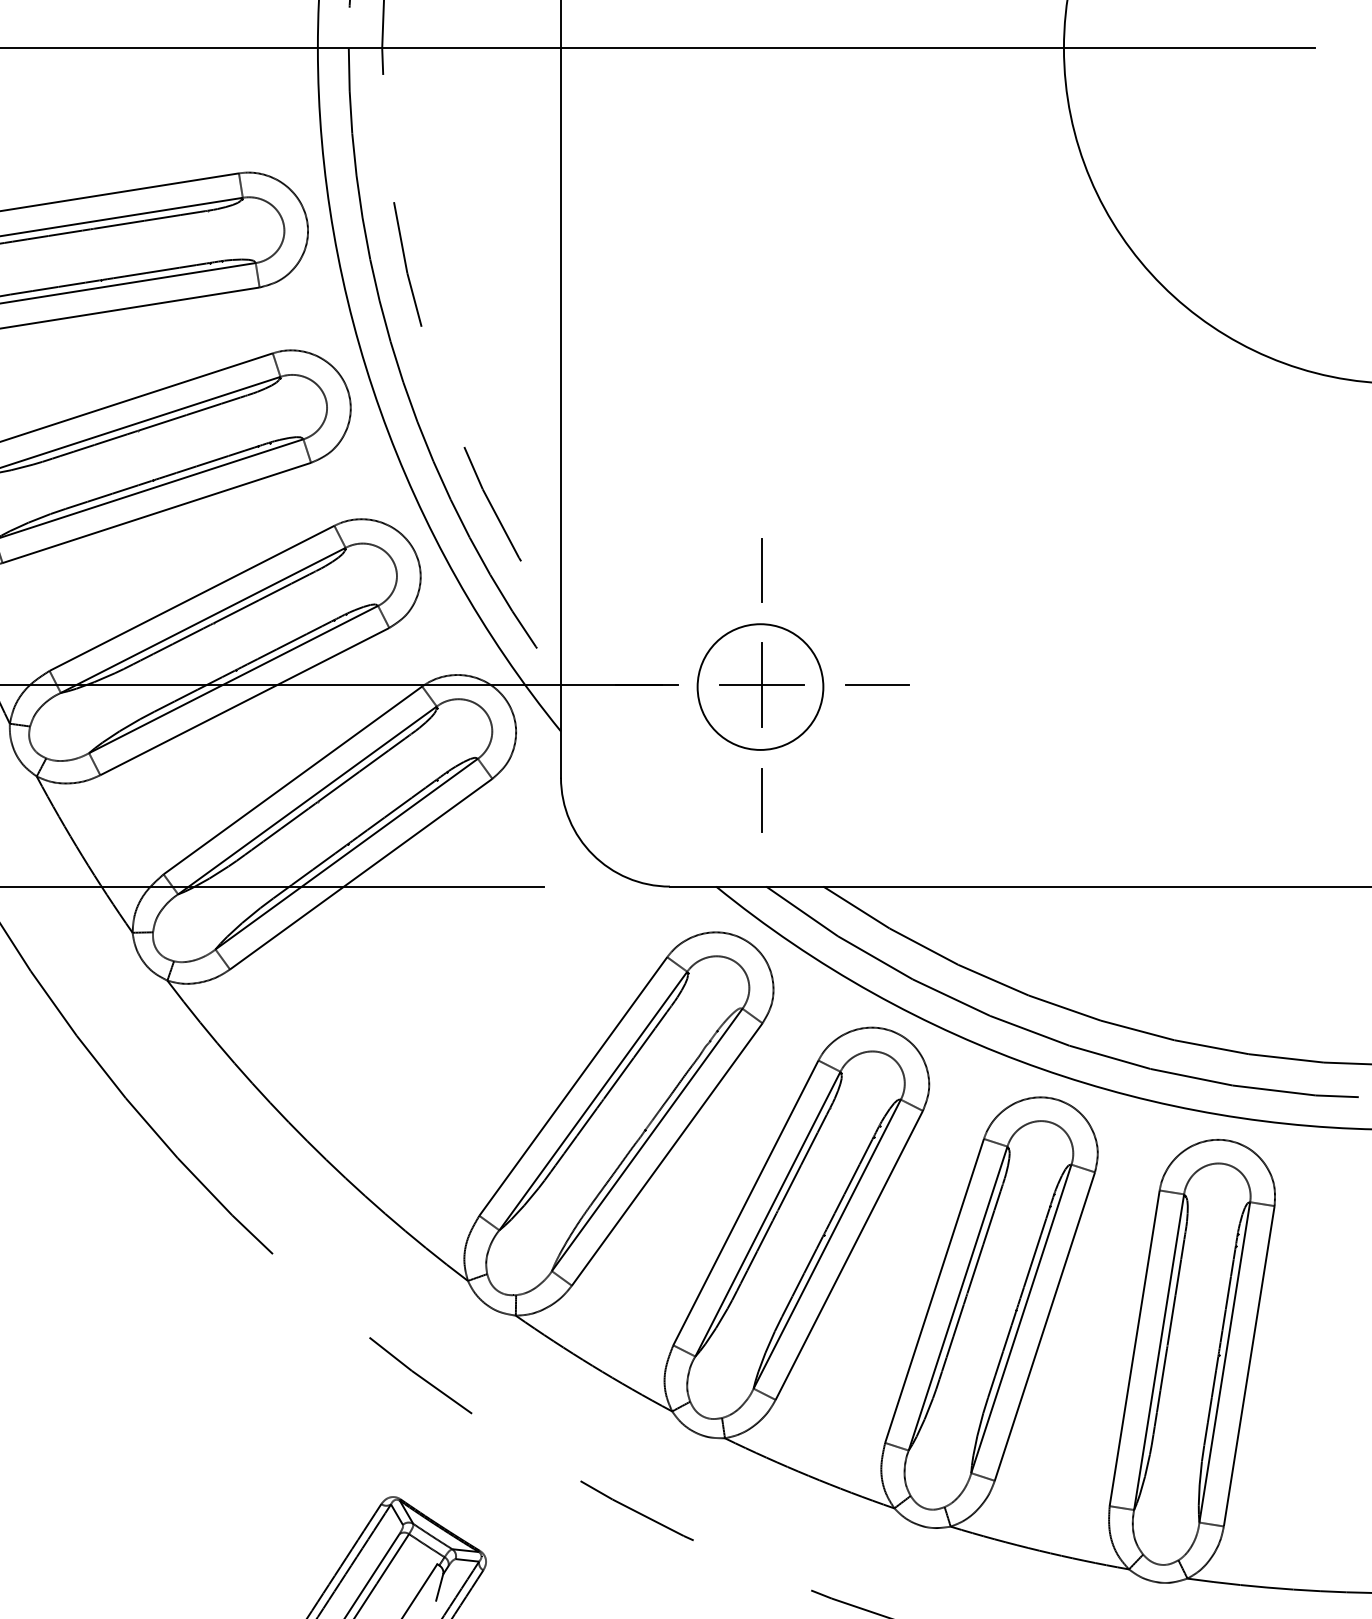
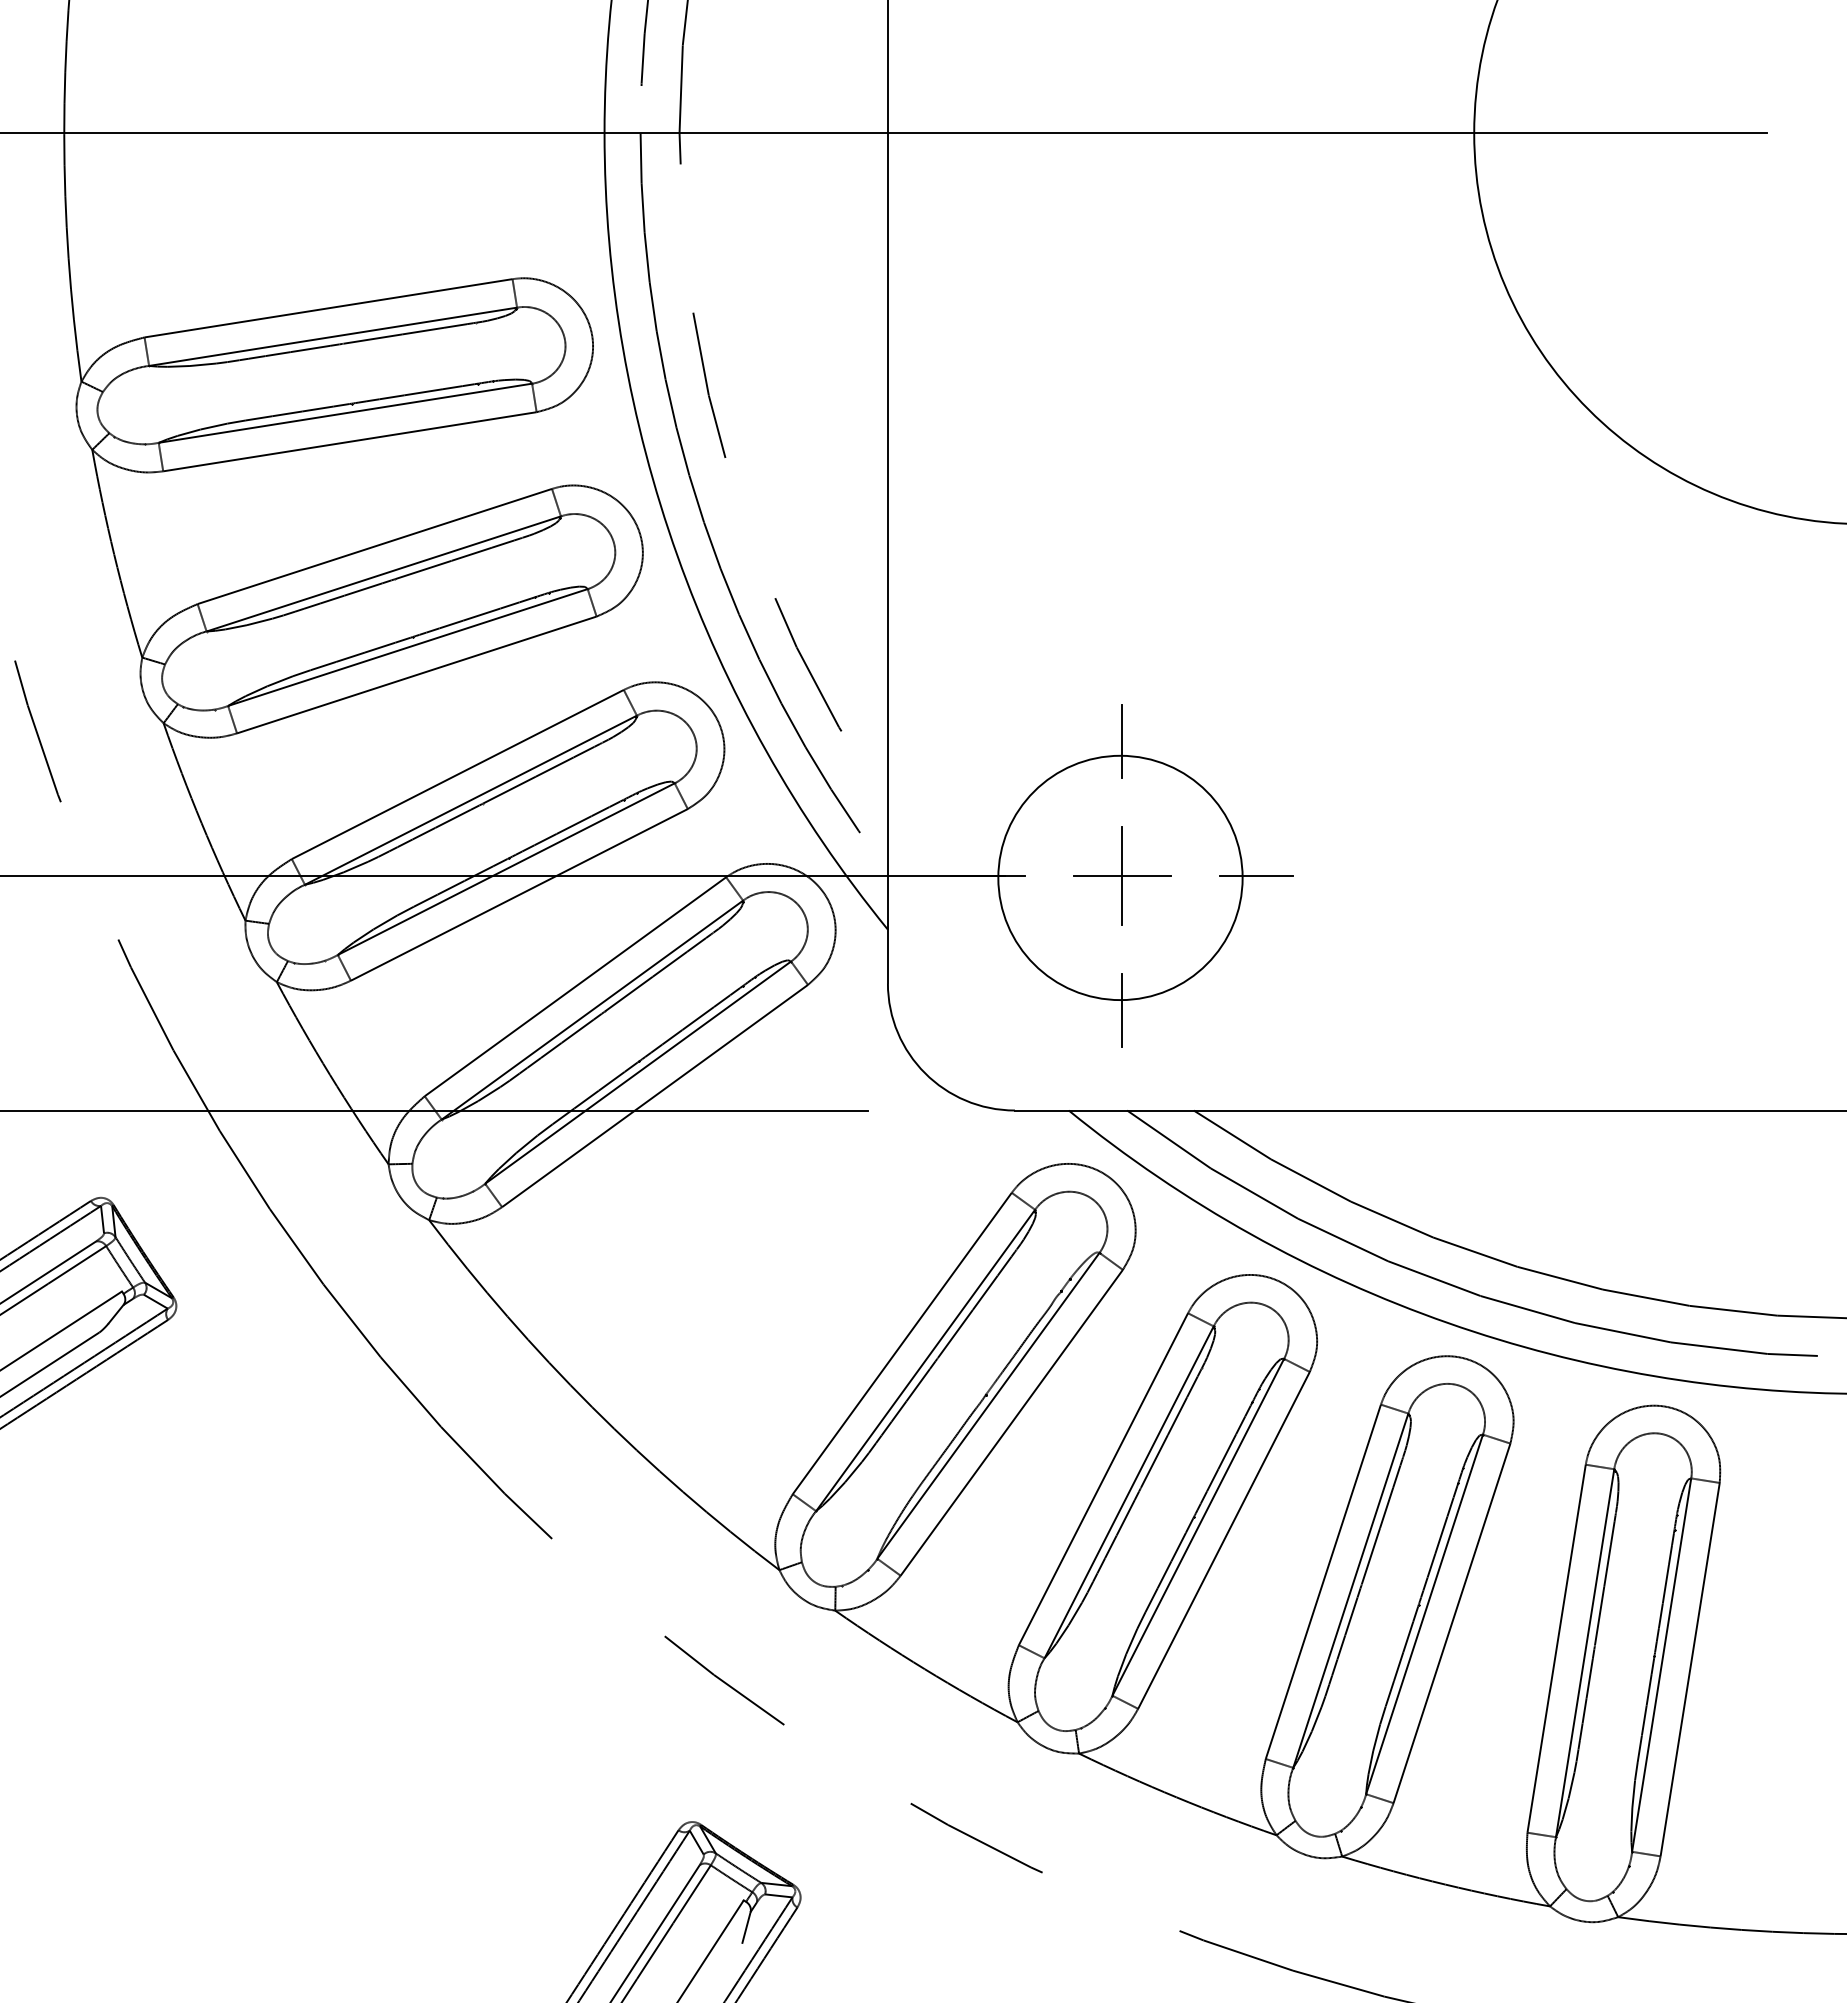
circle: (760, 686) -> (1120, 877), size x1.67

